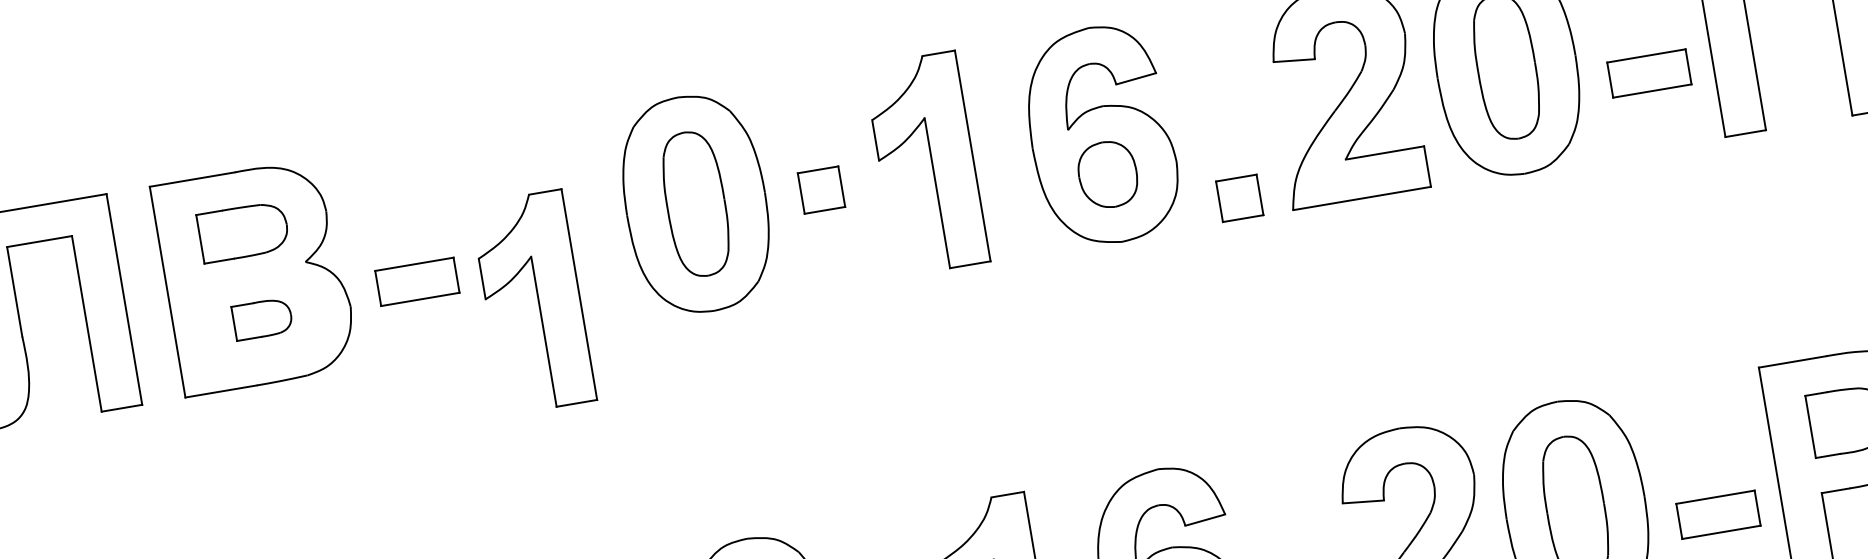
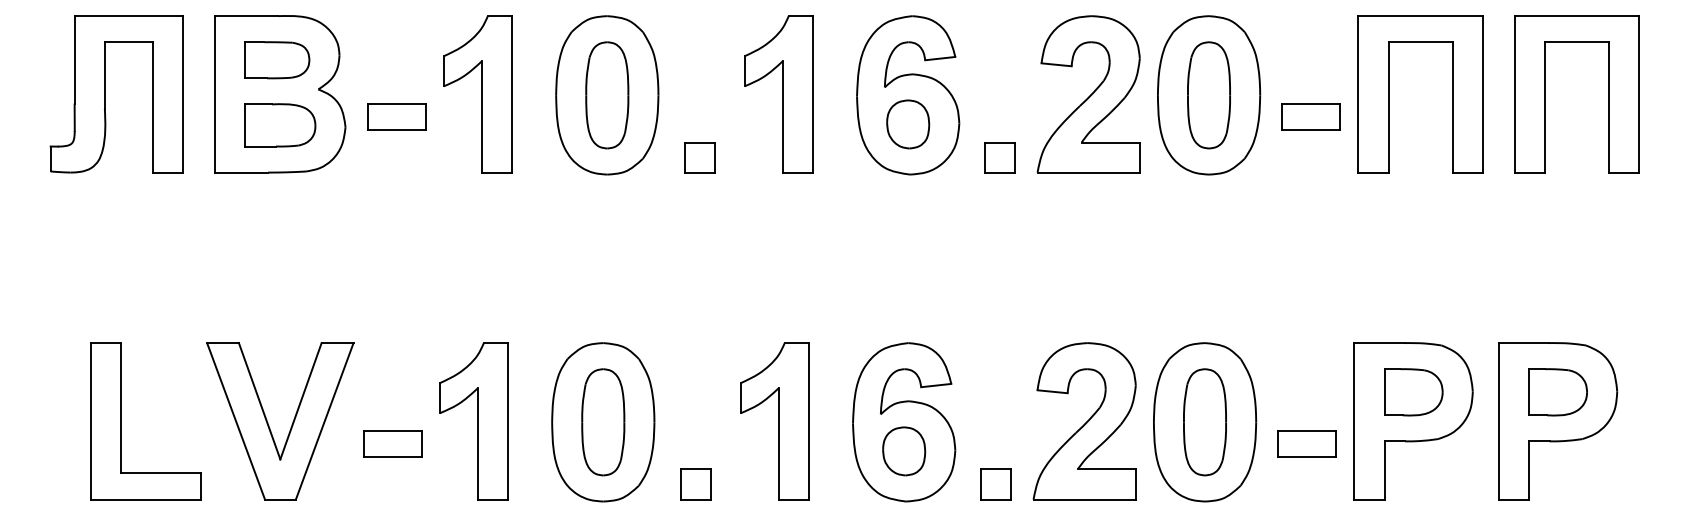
part: (821, 190) -> (699, 157), moved
part: (532, 302) -> (477, 94), moved
part: (262, 319) -> (280, 125), size x1.67

